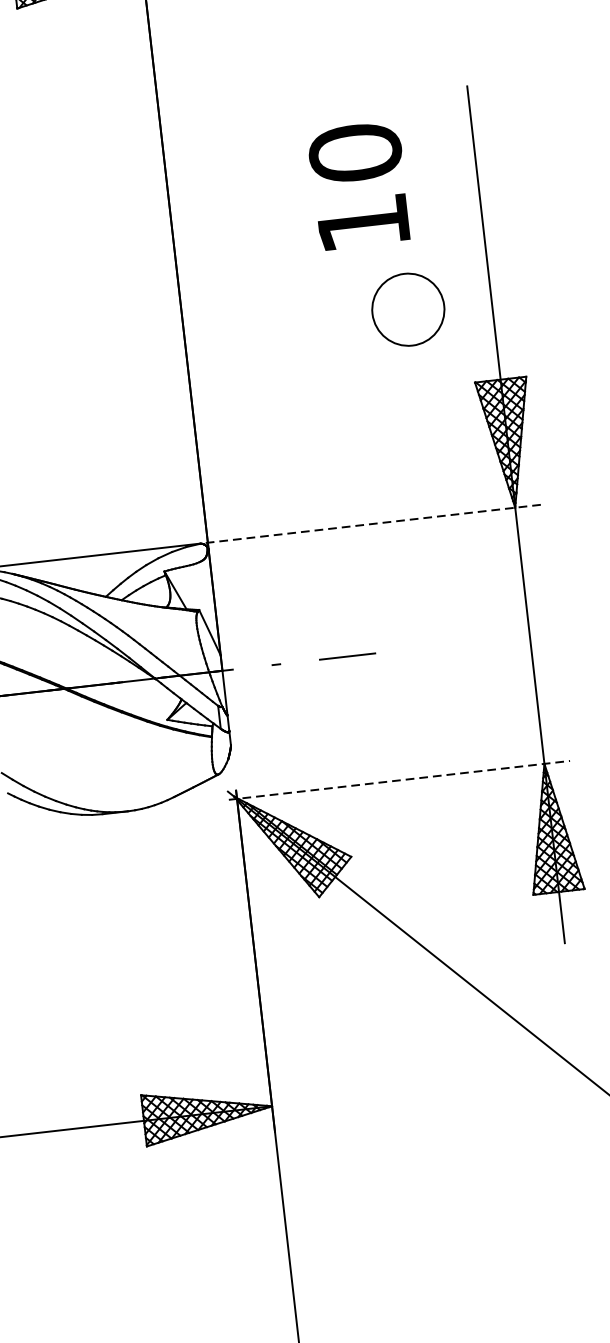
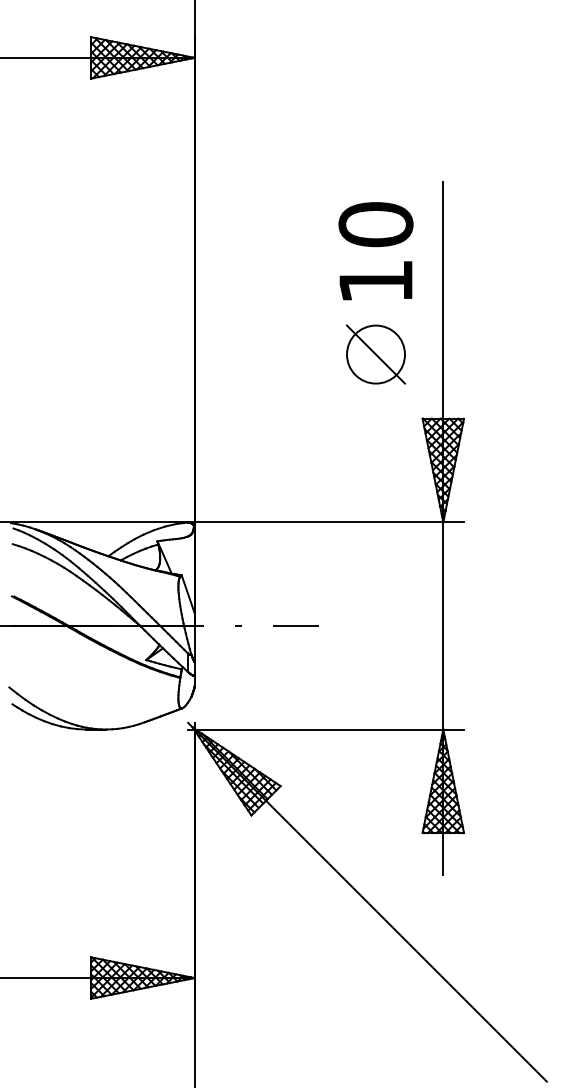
text: (358, 186) -> (375, 251), moved
line: (408, 309) -> (376, 354), added
line: (370, 524) -> (326, 522), dashed -> solid
line: (399, 780) -> (326, 729), dashed -> solid

